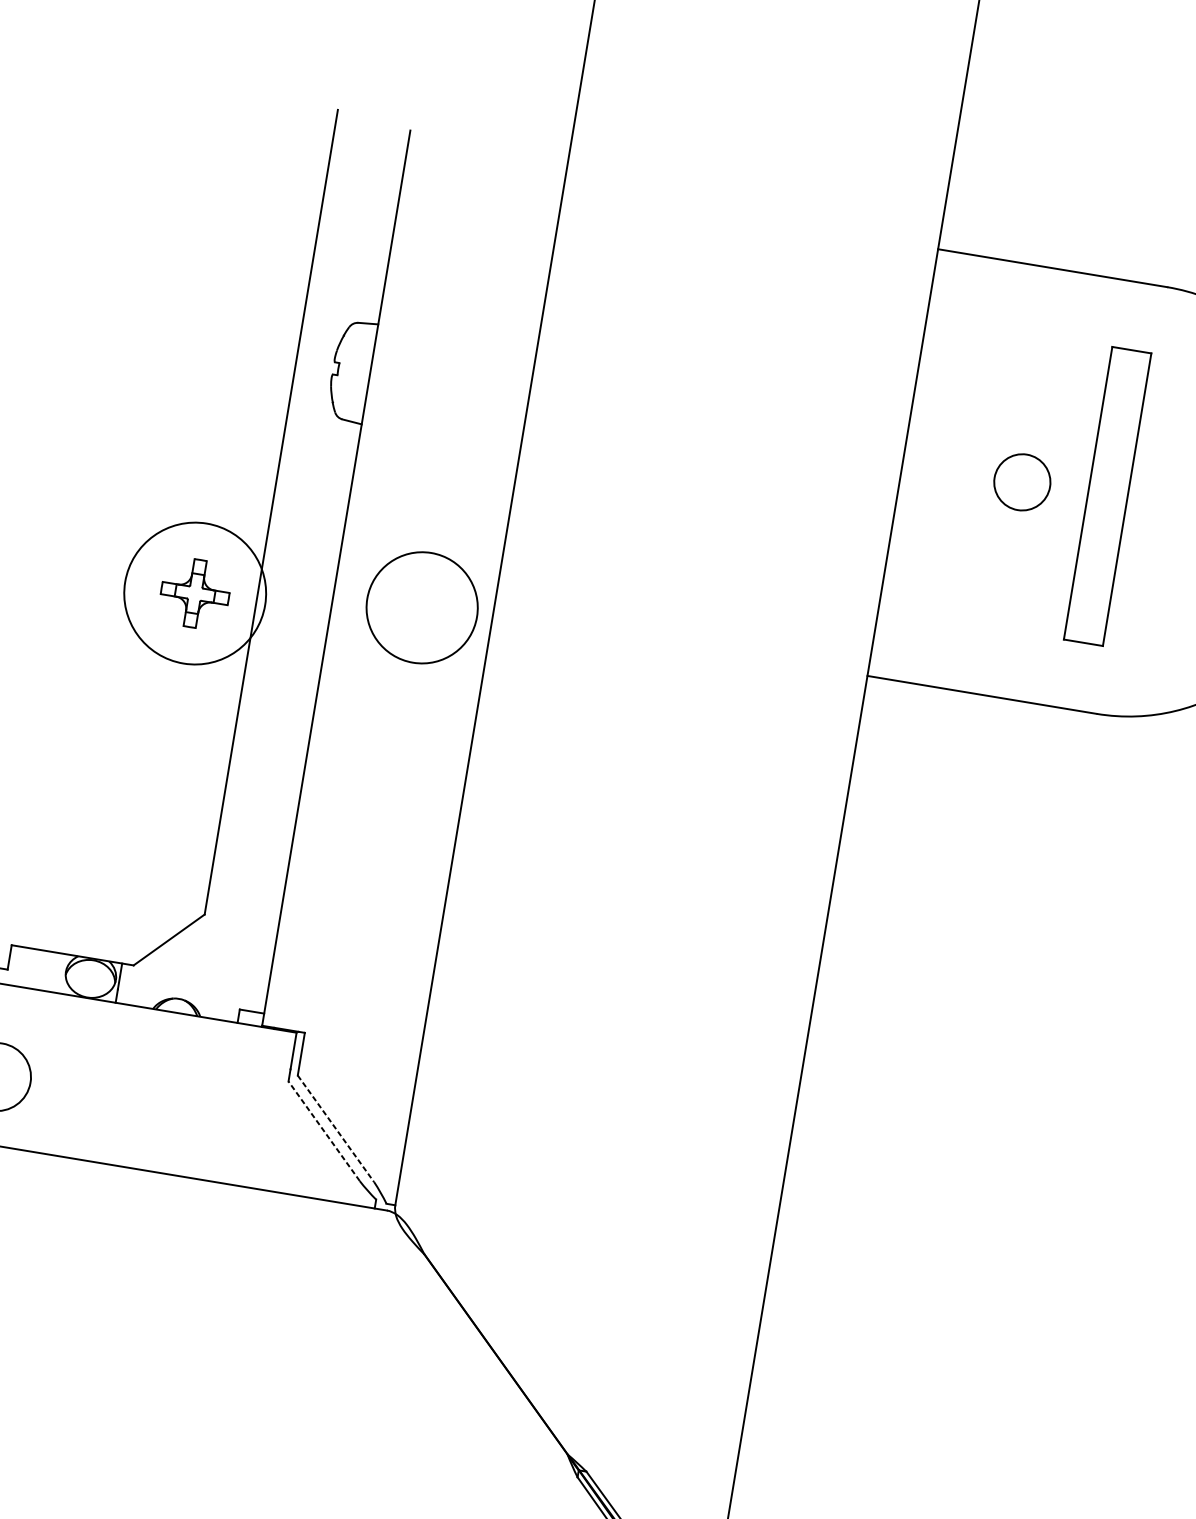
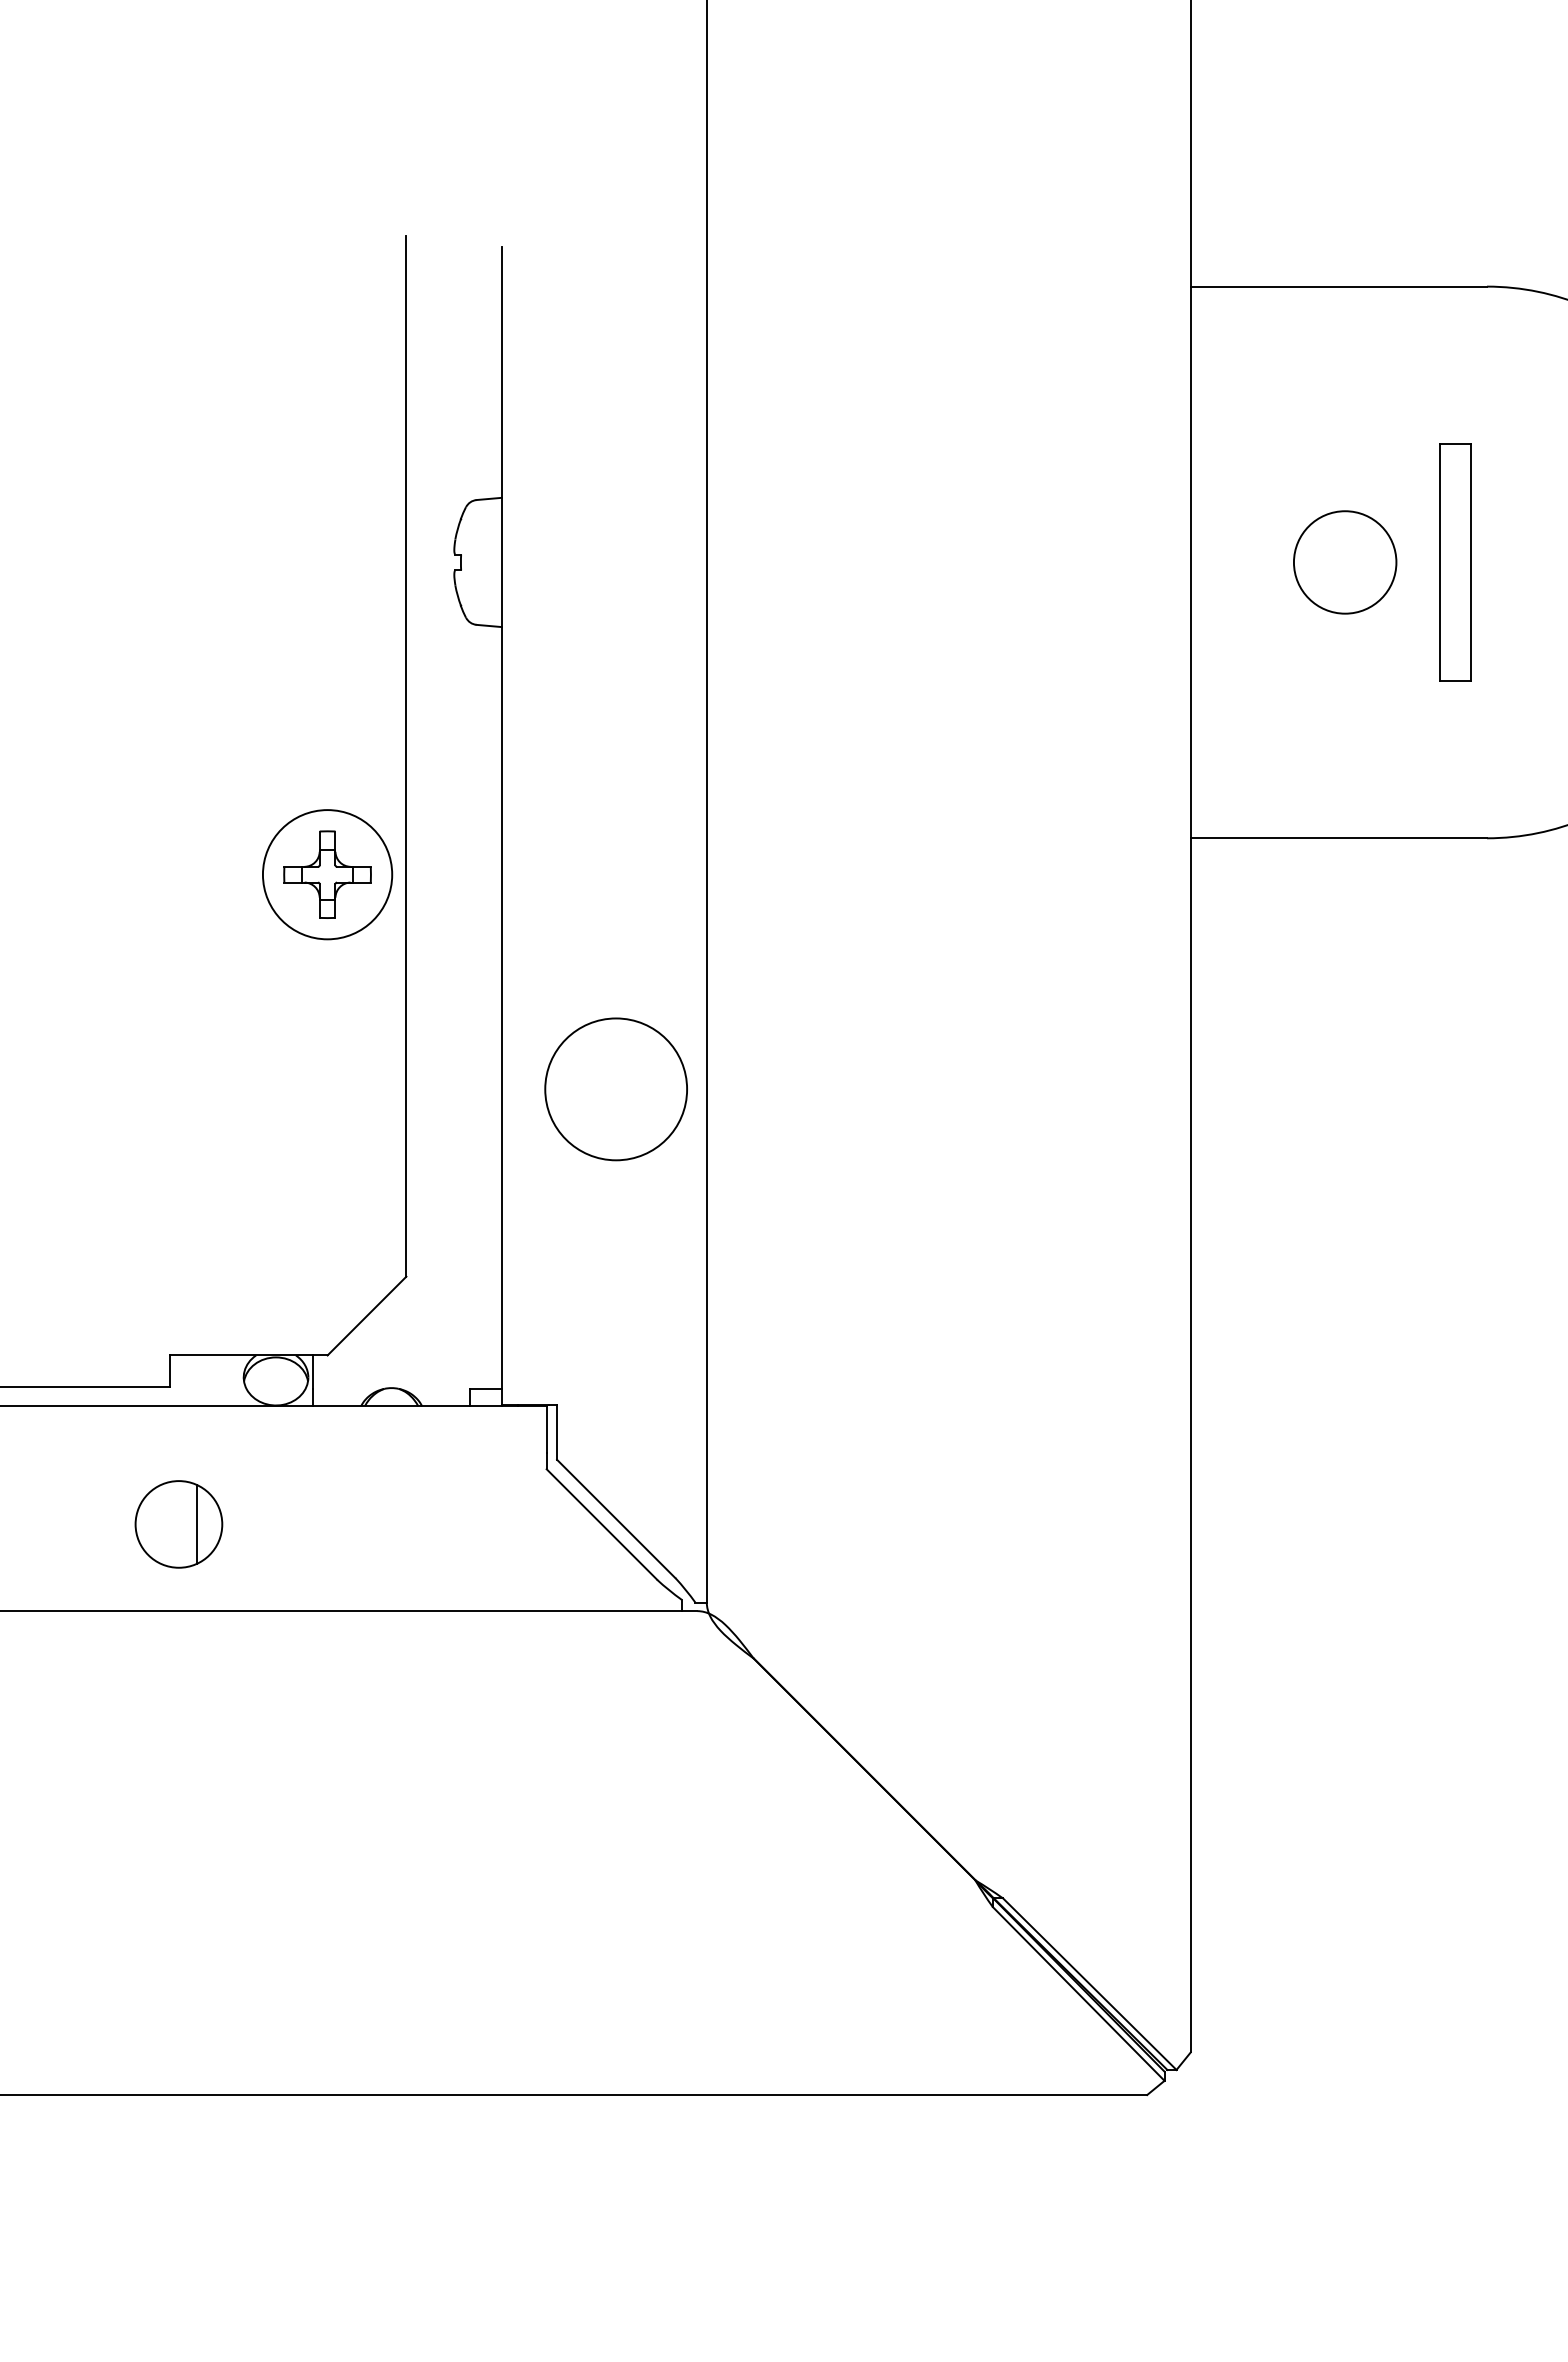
circle: (1022, 482) -> (1345, 562), size x1.43
part: (1107, 496) -> (1455, 562), size x0.62
circle: (195, 593) -> (327, 874), size x0.71
circle: (421, 607) -> (615, 1089), moved
line: (11, 1079) -> (197, 1524), added
line: (336, 1128) -> (616, 1518), dashed -> solid
line: (323, 1131) -> (601, 1524), dashed -> solid

